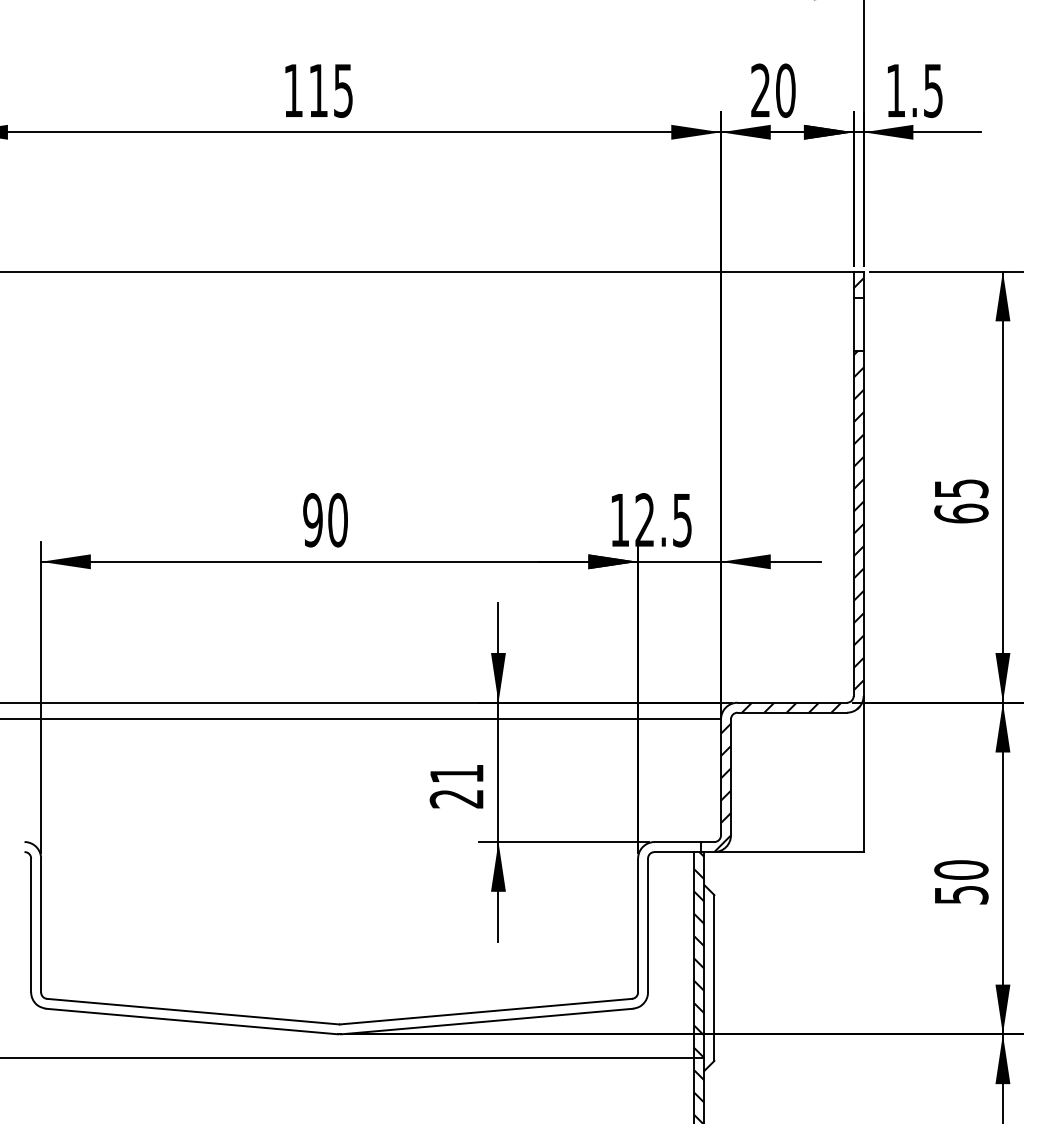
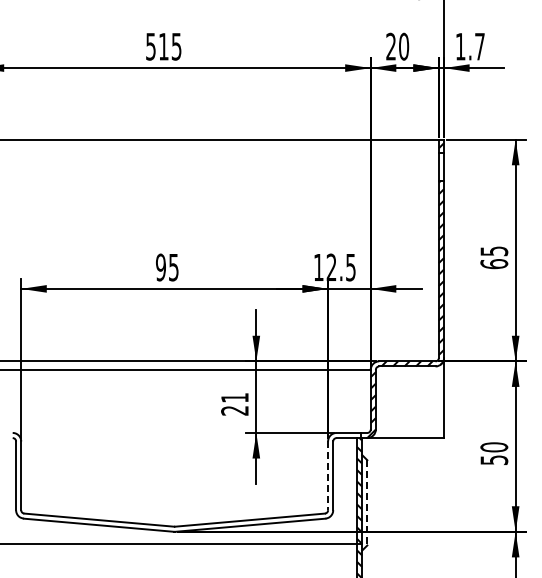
text: (292, 90) -> (150, 46), 115 -> 515
text: (932, 90) -> (479, 46), 1.5 -> 1.7
text: (337, 520) -> (173, 267), 90 -> 95
line: (638, 926) -> (328, 476), solid -> dashed
line: (714, 977) -> (367, 502), solid -> dashed

